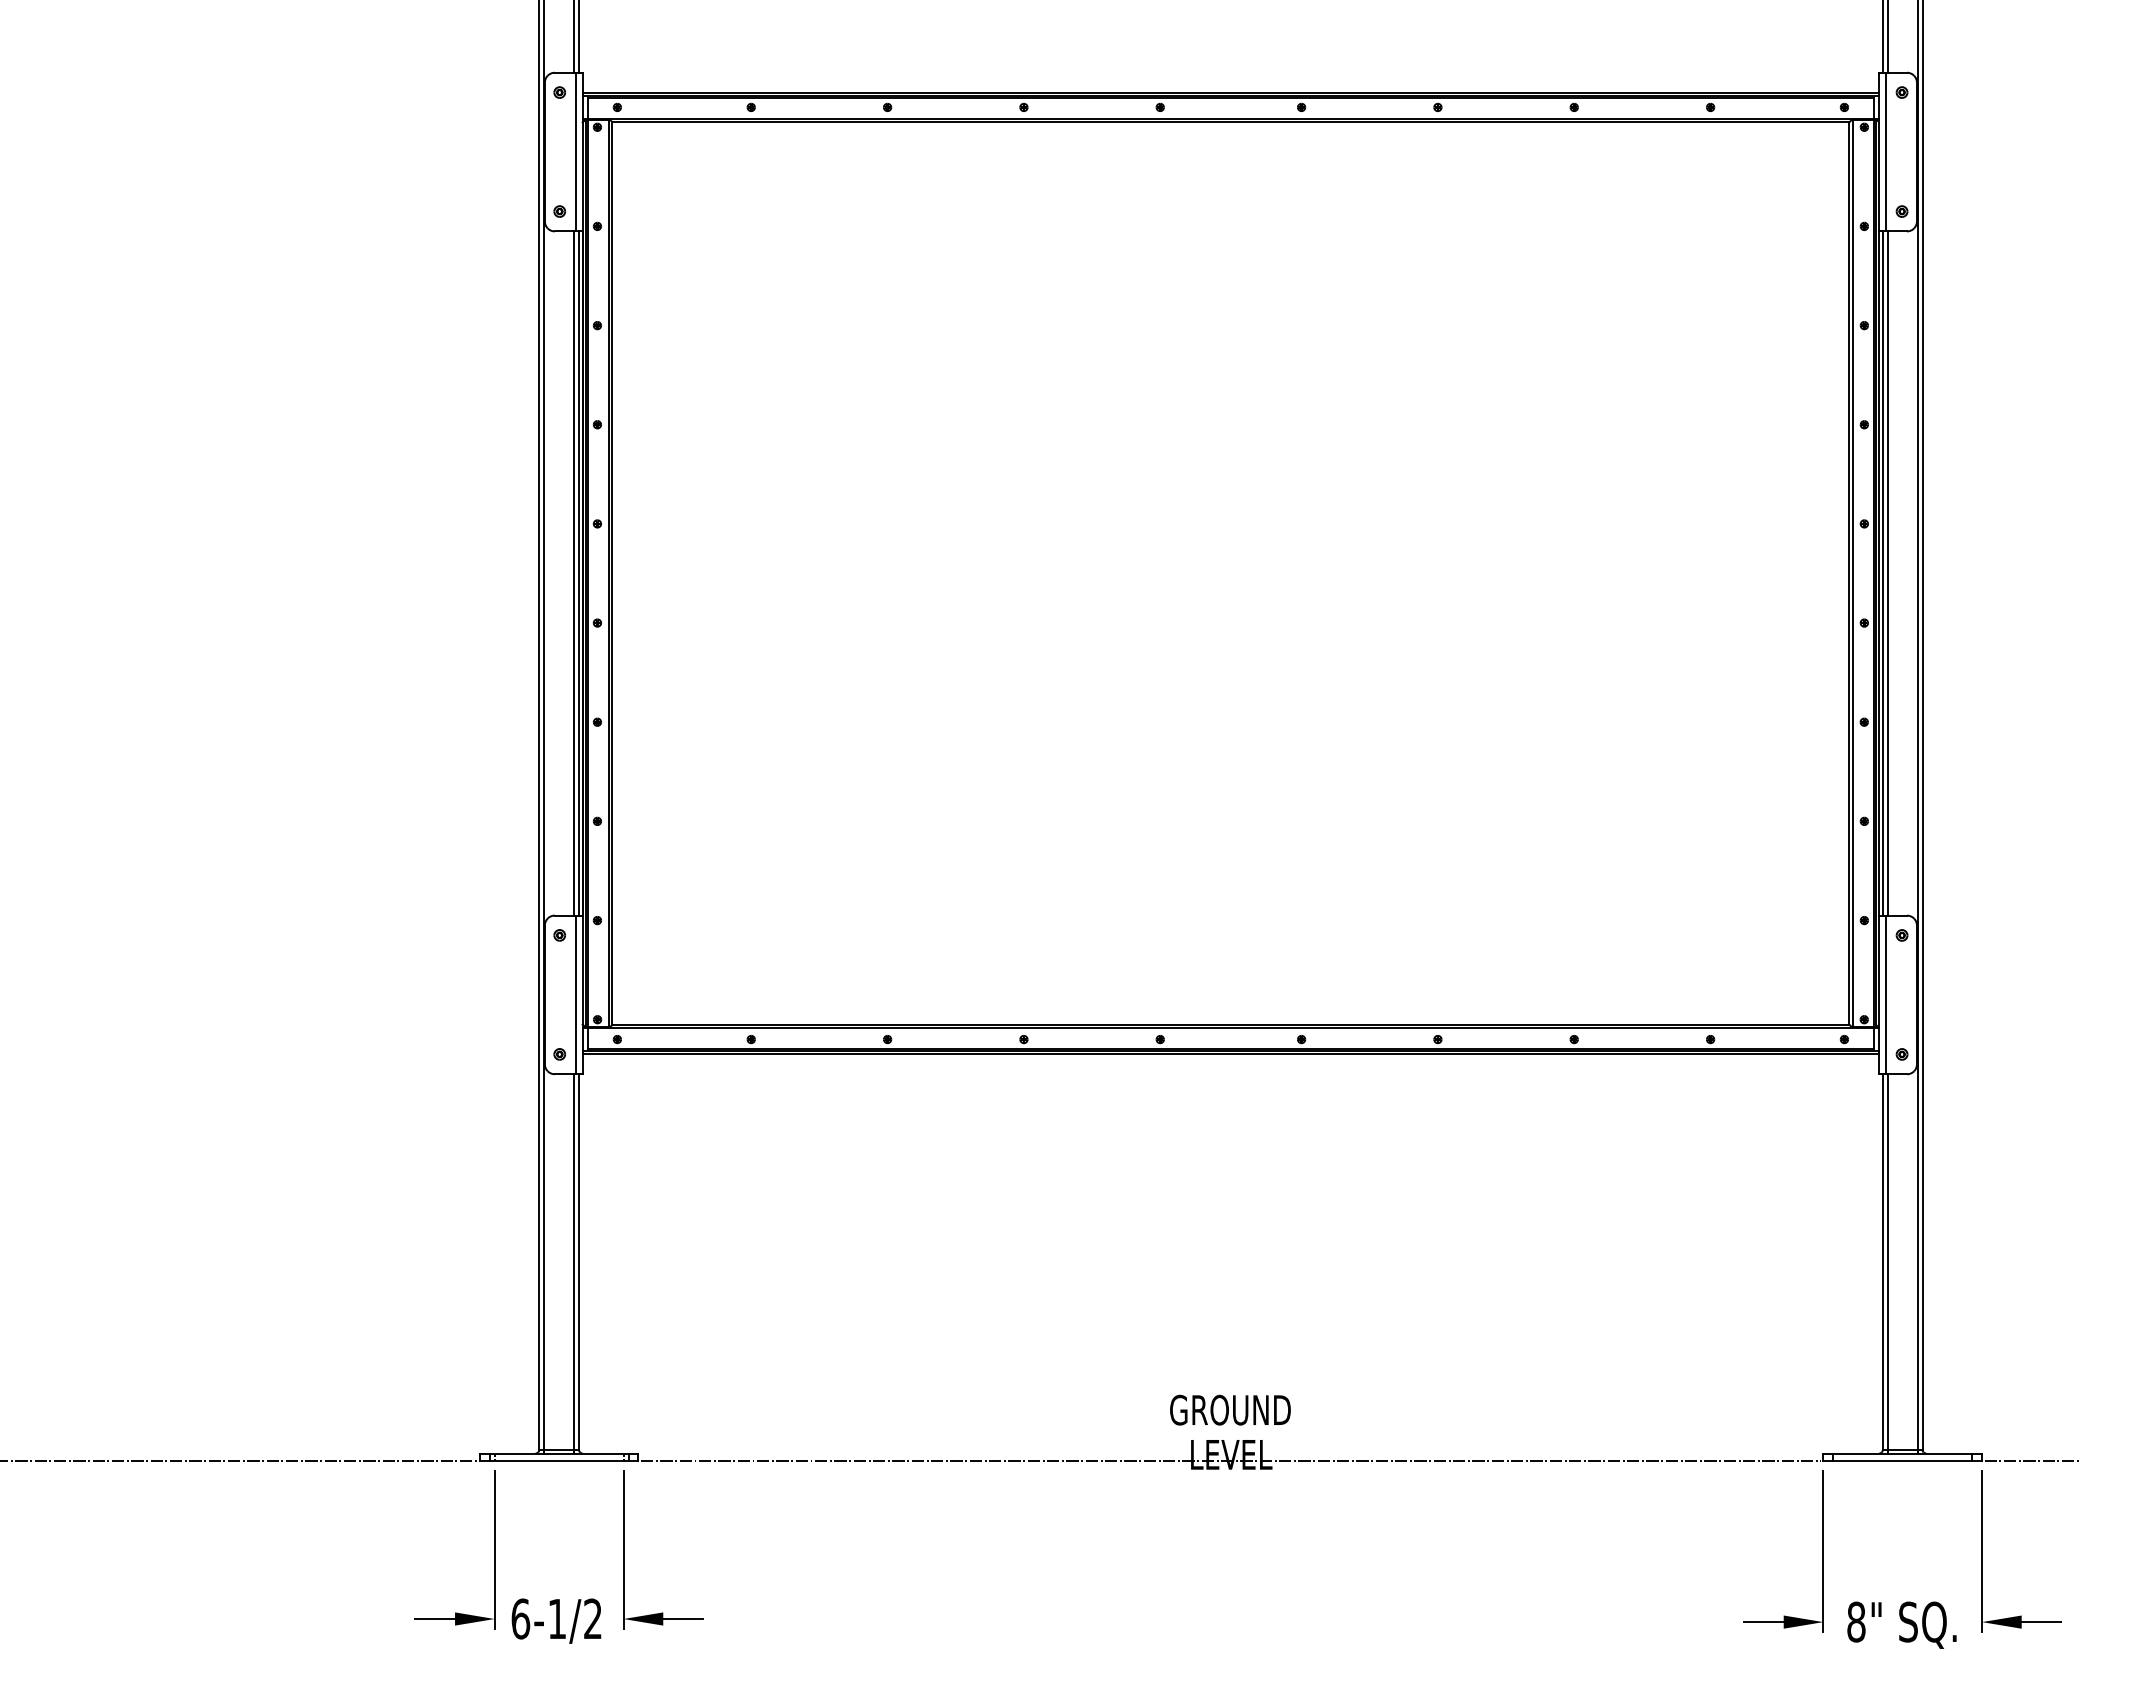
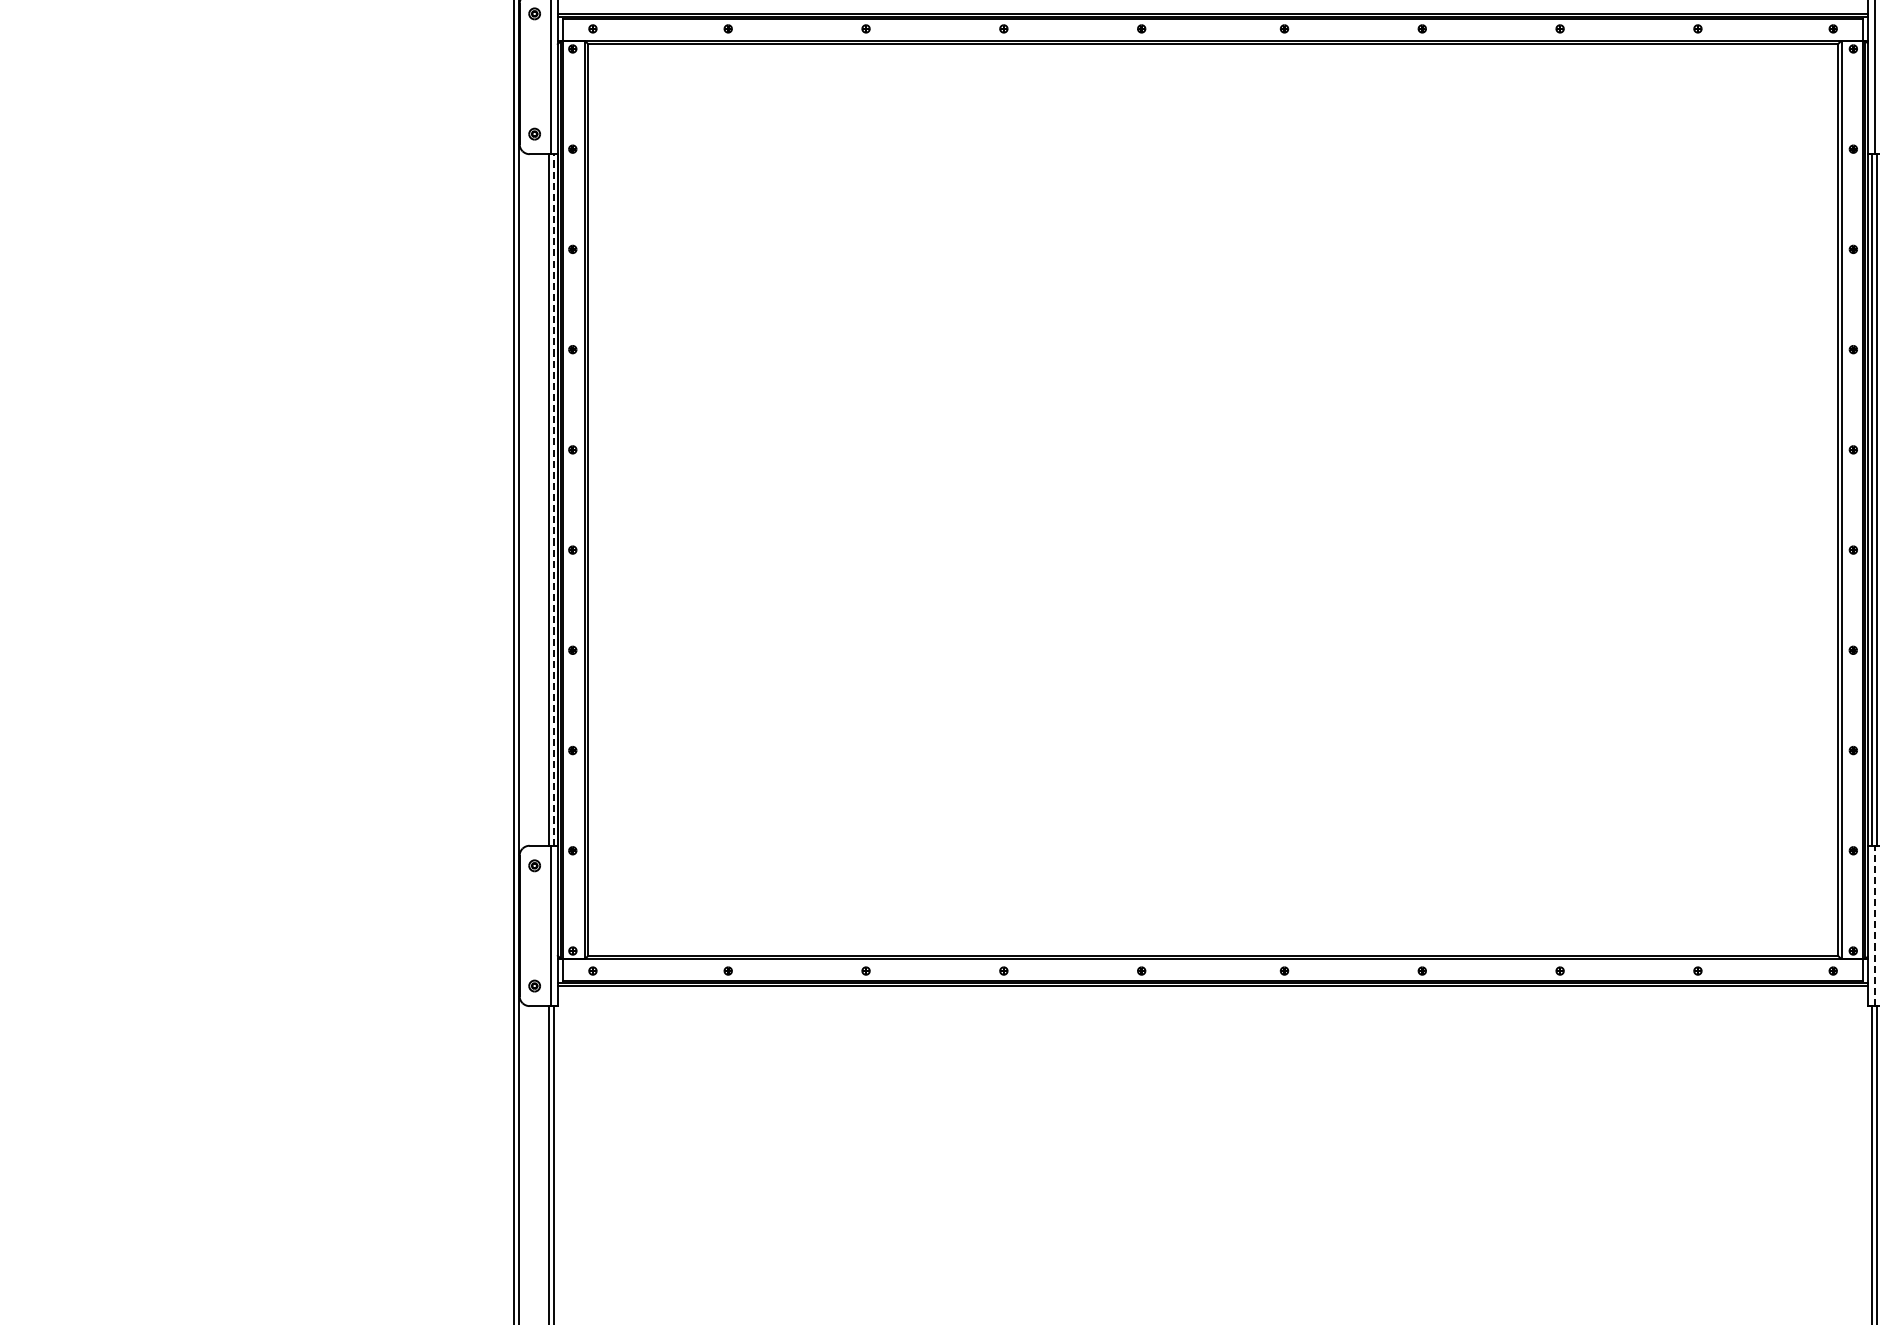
line: (578, 573) -> (553, 499), solid -> dashed
line: (1885, 994) -> (1874, 925), solid -> dashed

